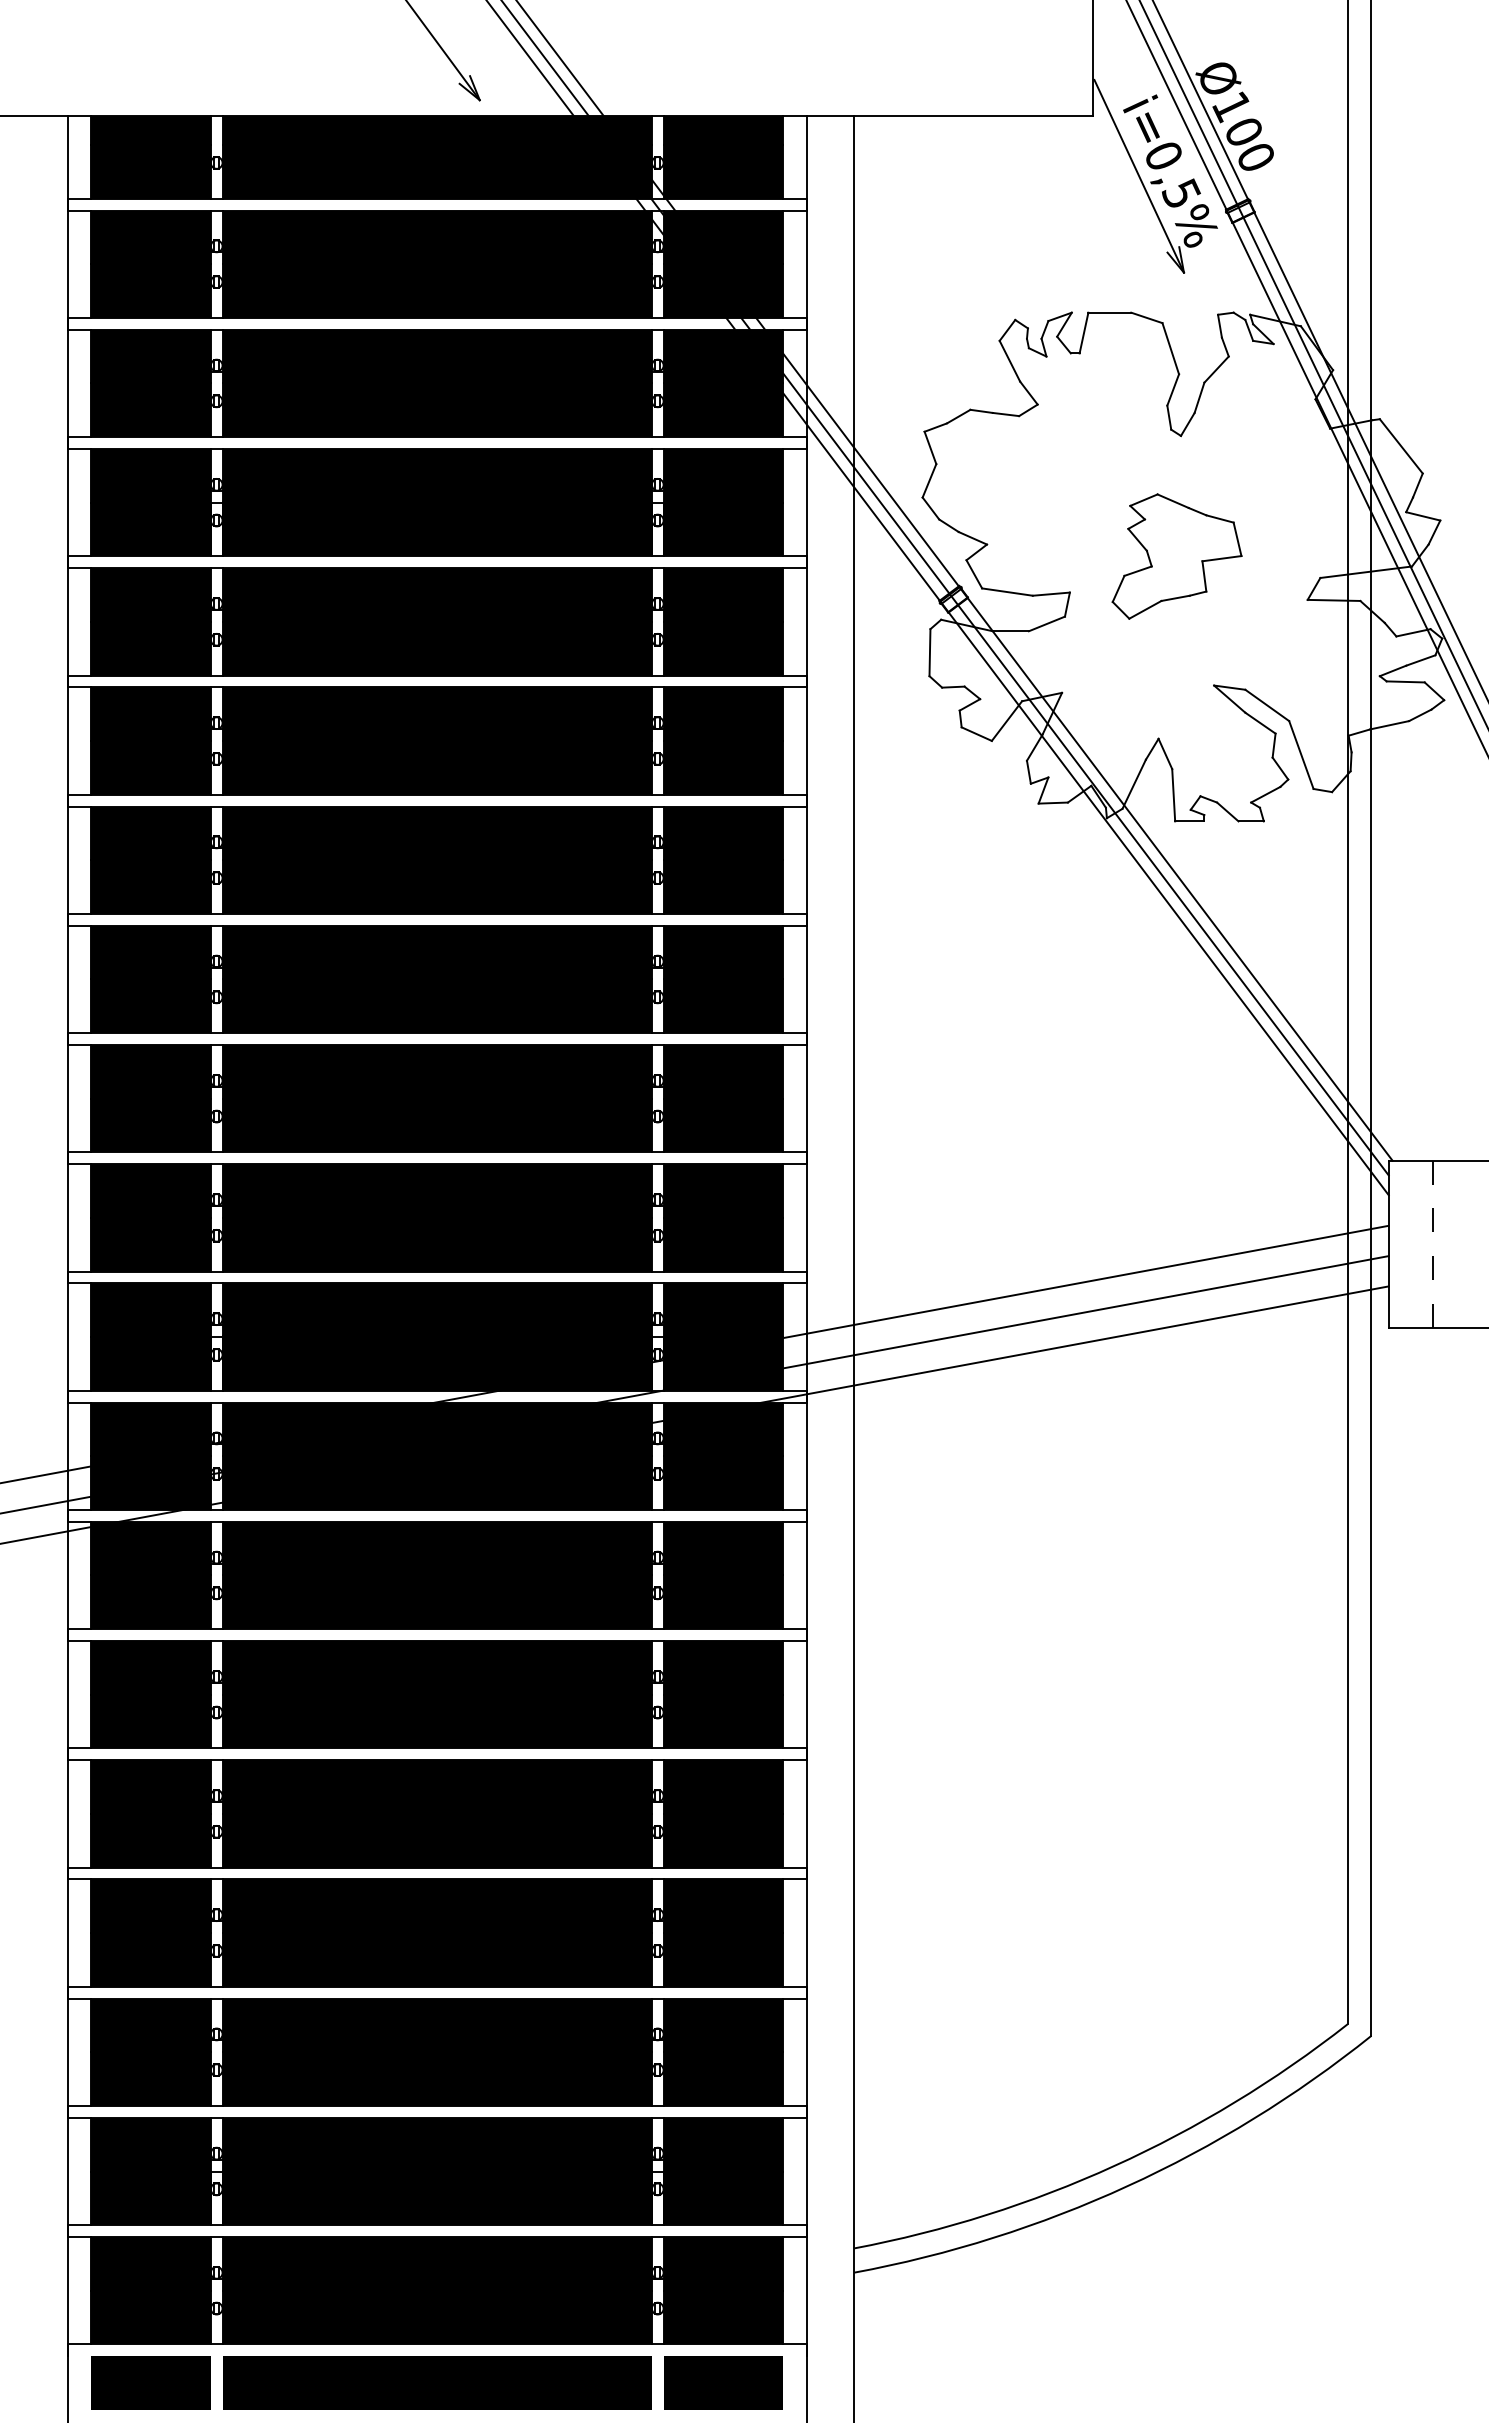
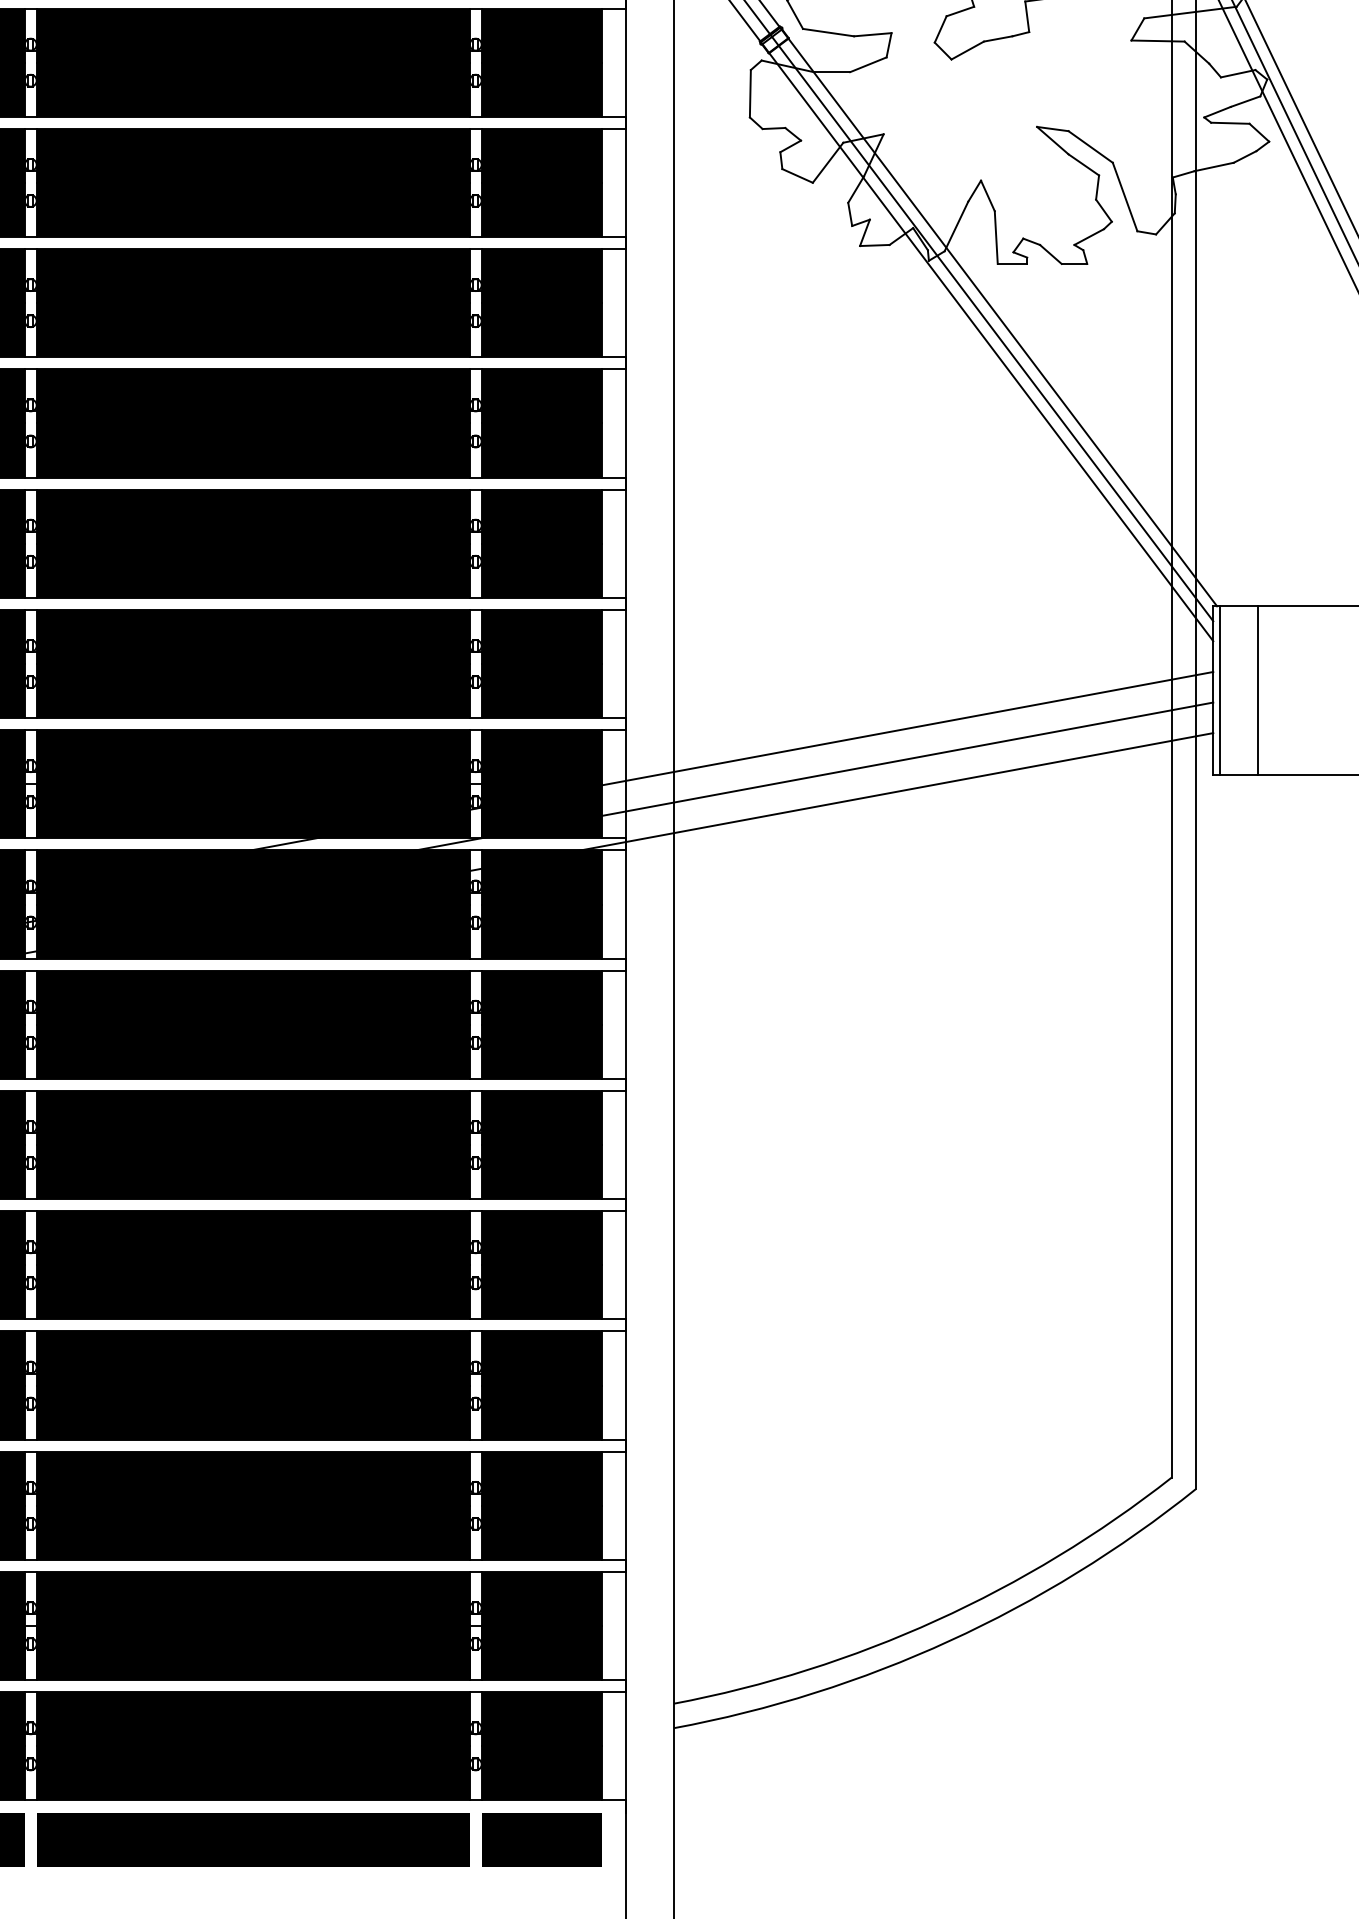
line: (1395, 1243) -> (1220, 689), added
line: (1433, 1243) -> (1258, 689), dashed -> solid

